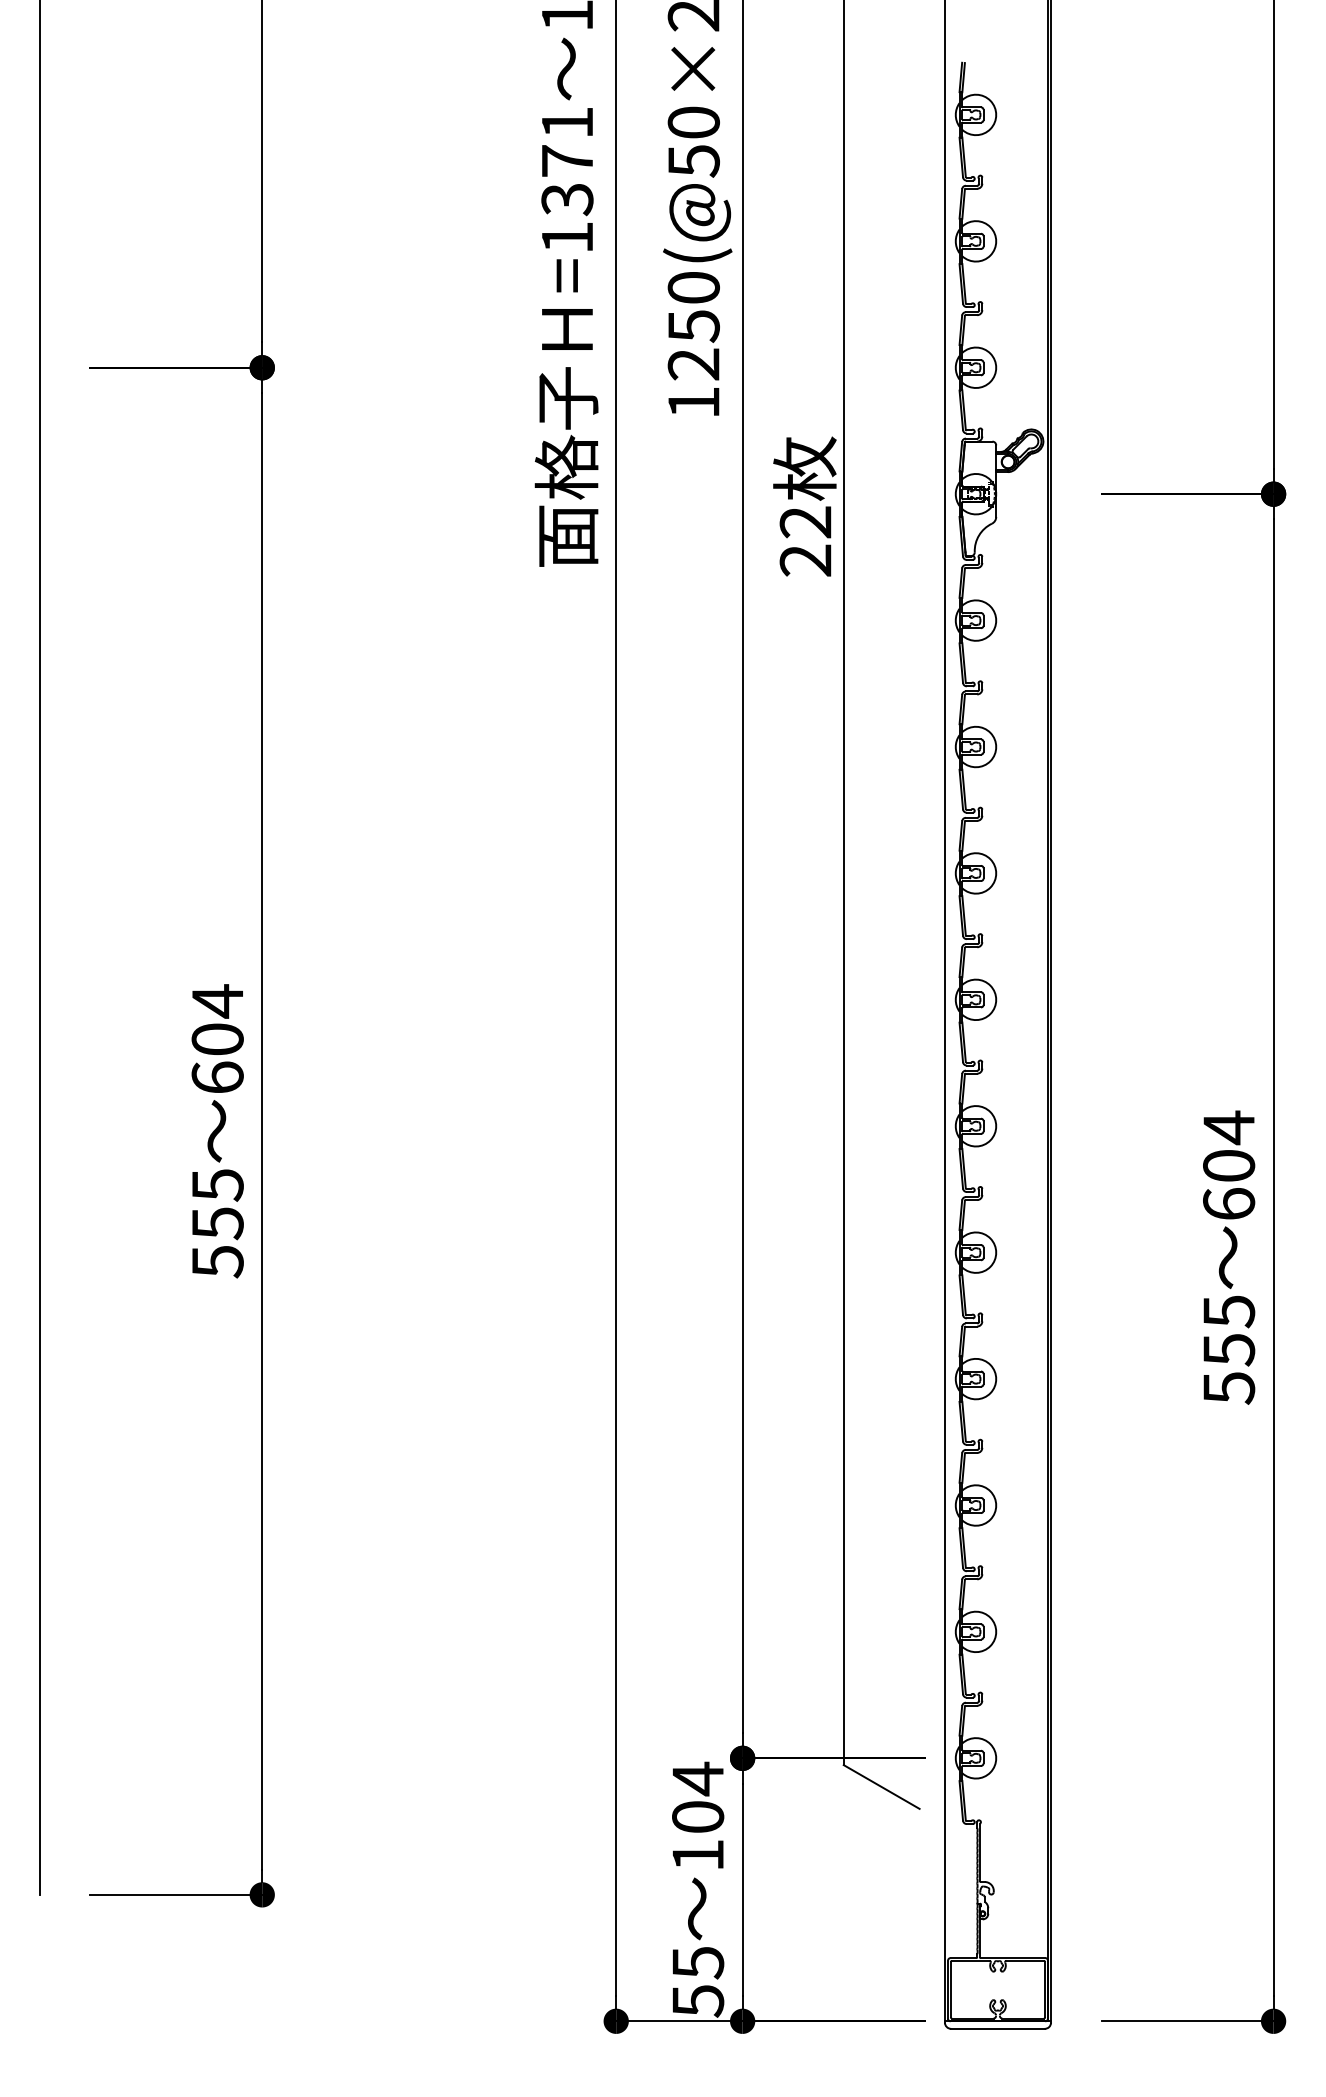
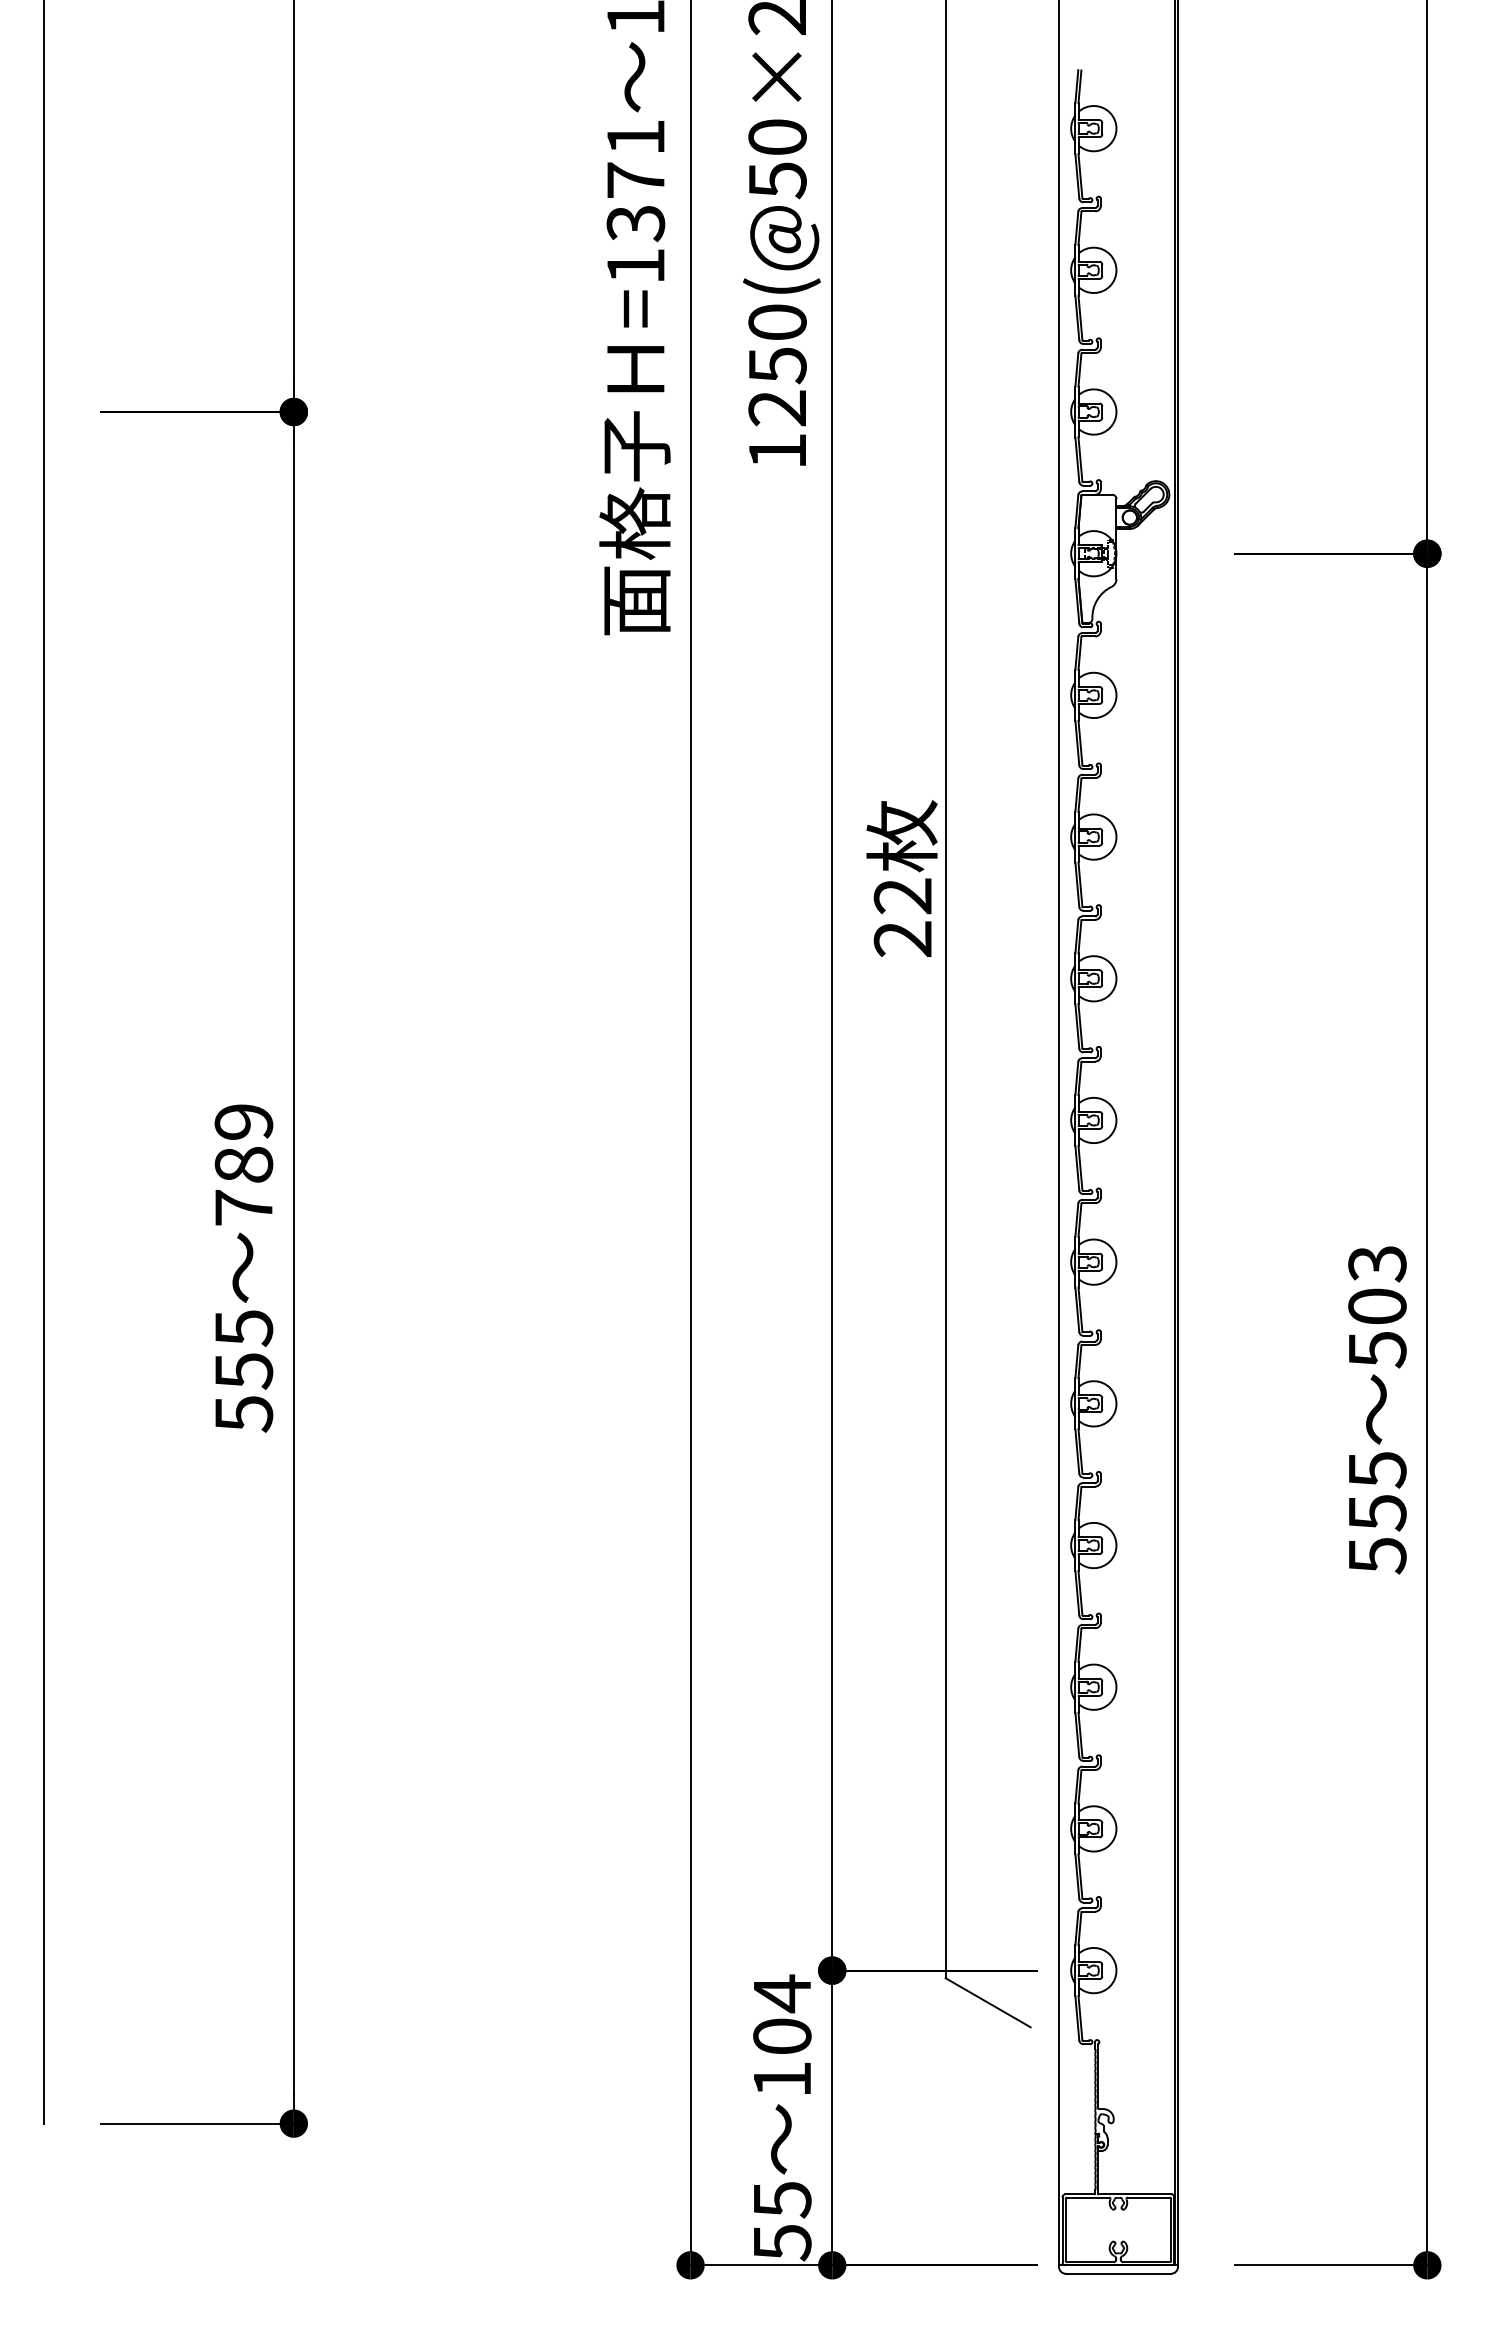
text: (804, 506) -> (901, 878), moved
text: (217, 1038) -> (243, 1163), 604 -> 789
text: (1229, 1165) -> (1377, 1306), 604 -> 503

